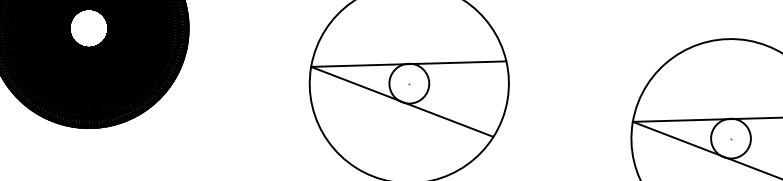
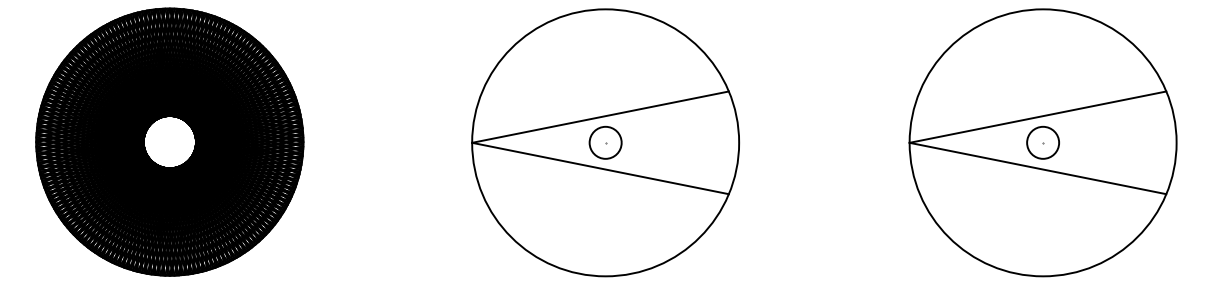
circle: (409, 83) -> (605, 142), size x0.6
circle: (730, 138) -> (1042, 142), size x0.6

